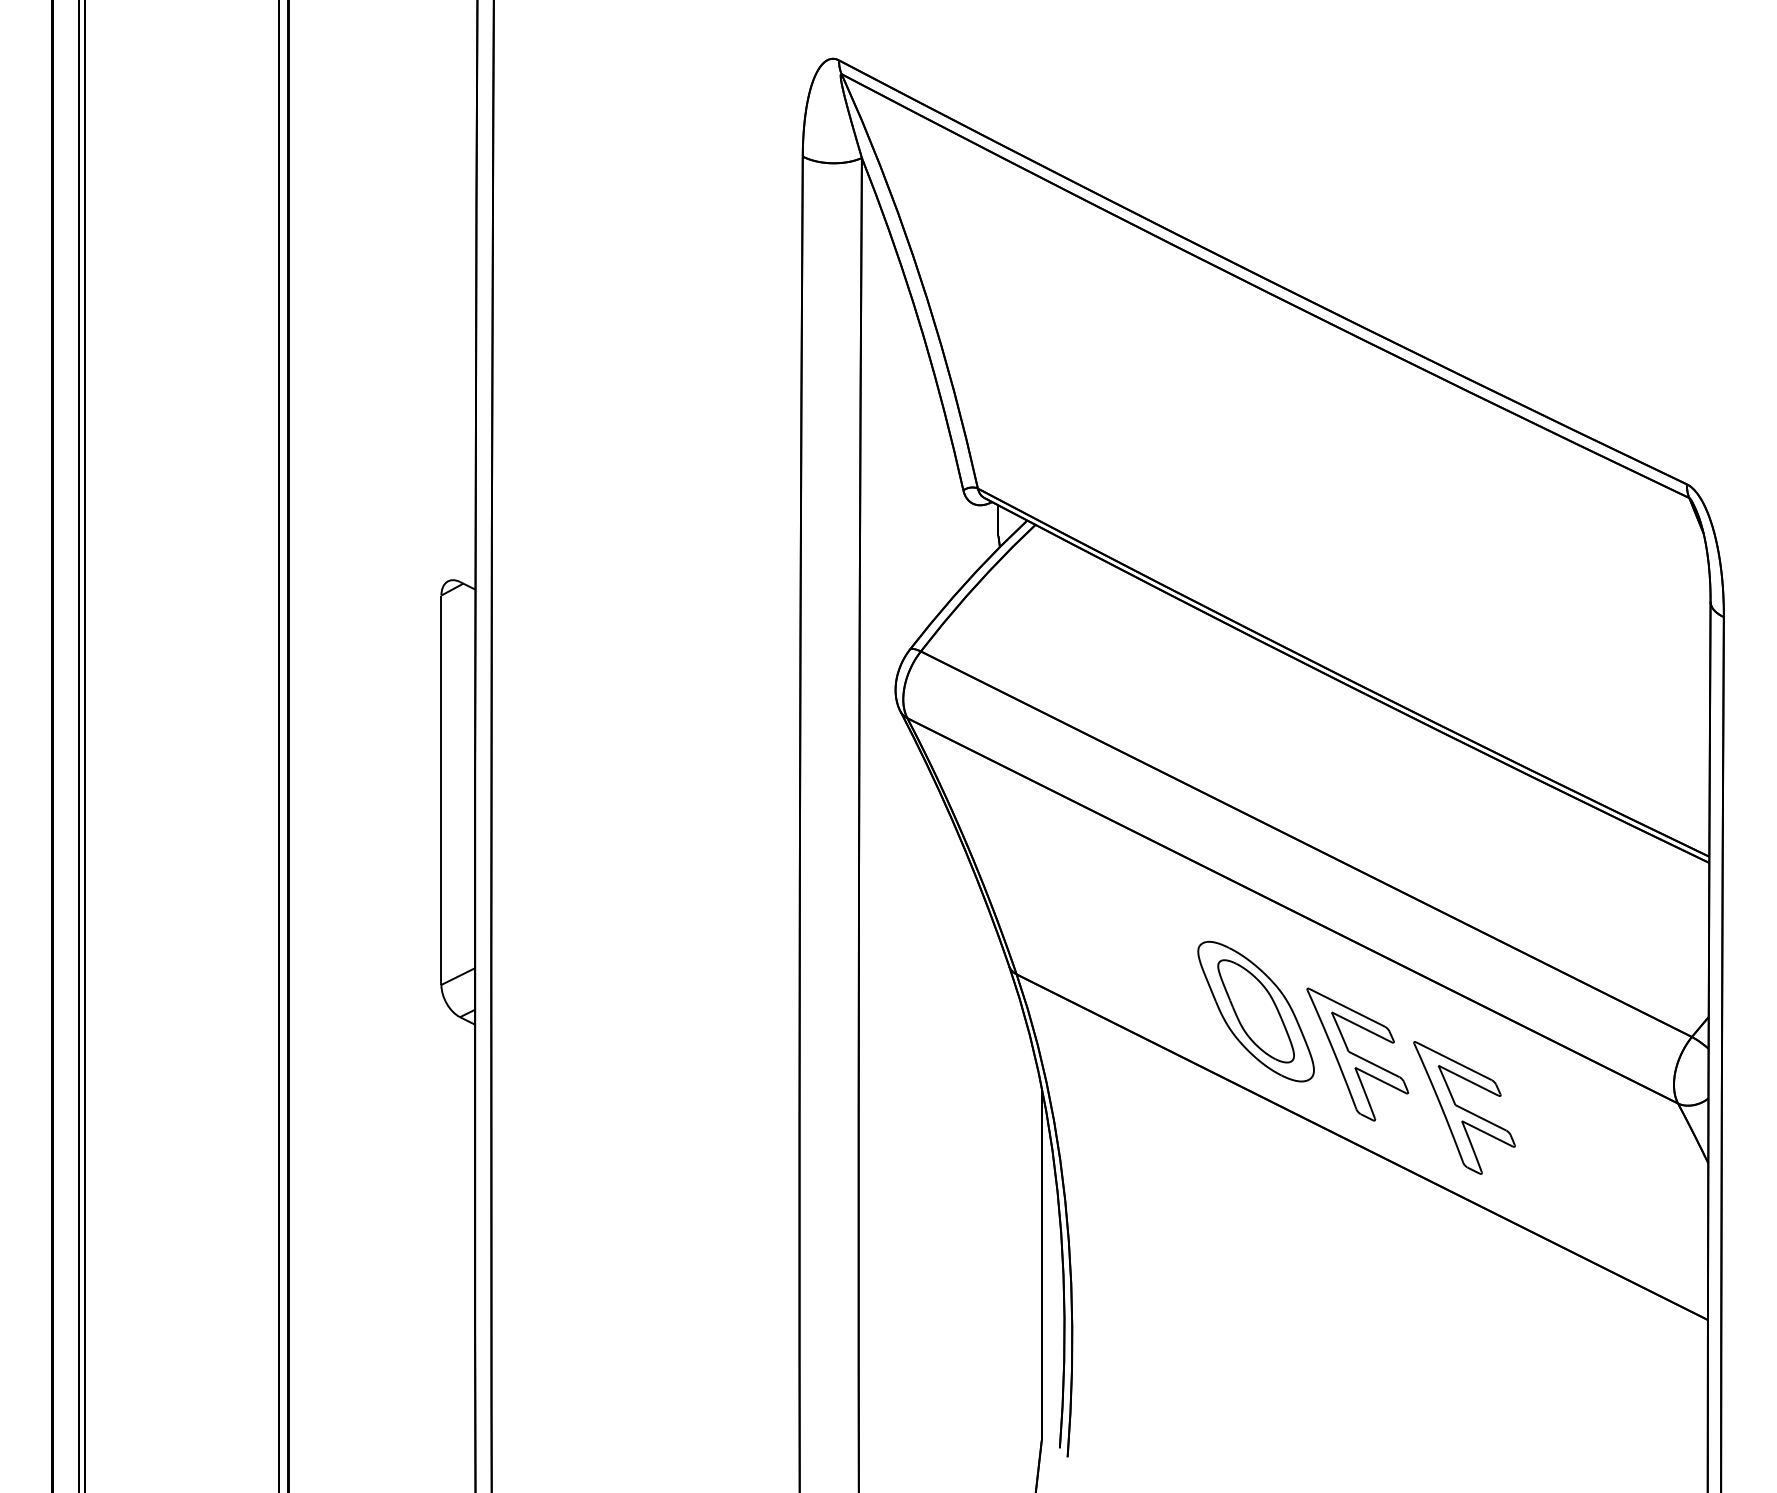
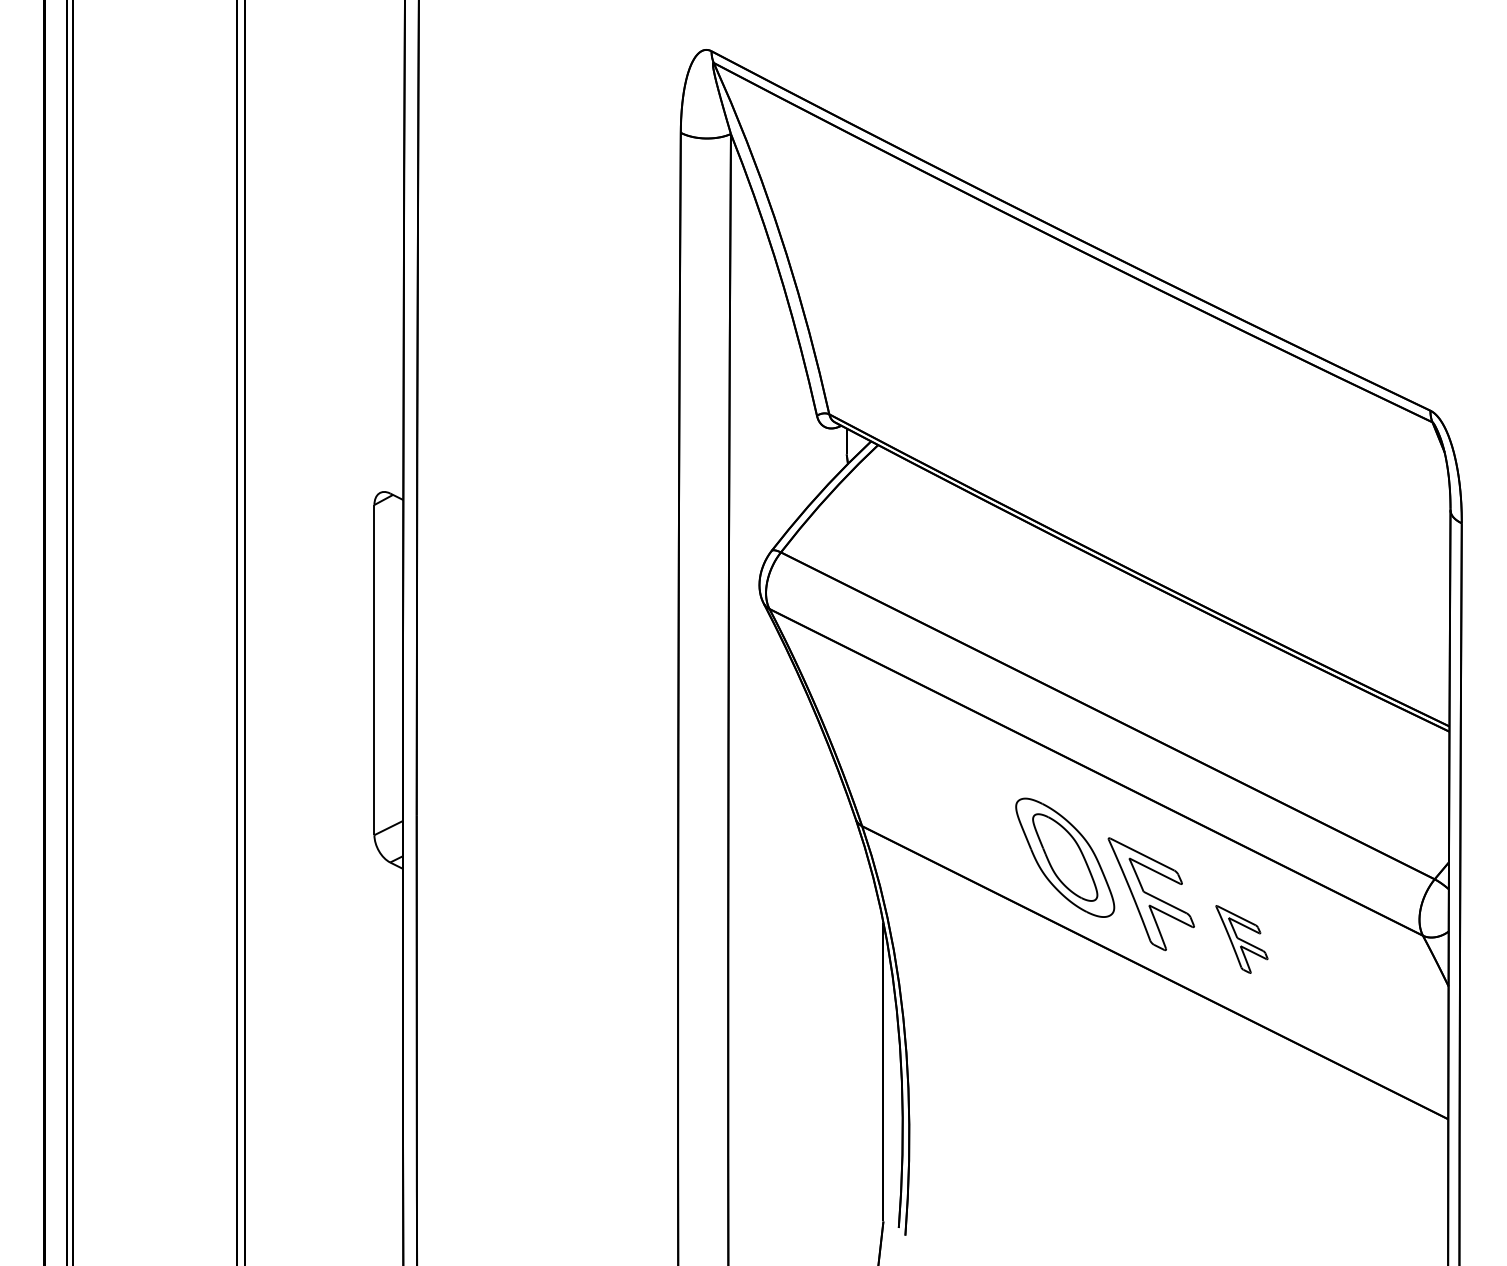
part: (1464, 1107) -> (1241, 939), size x0.6

